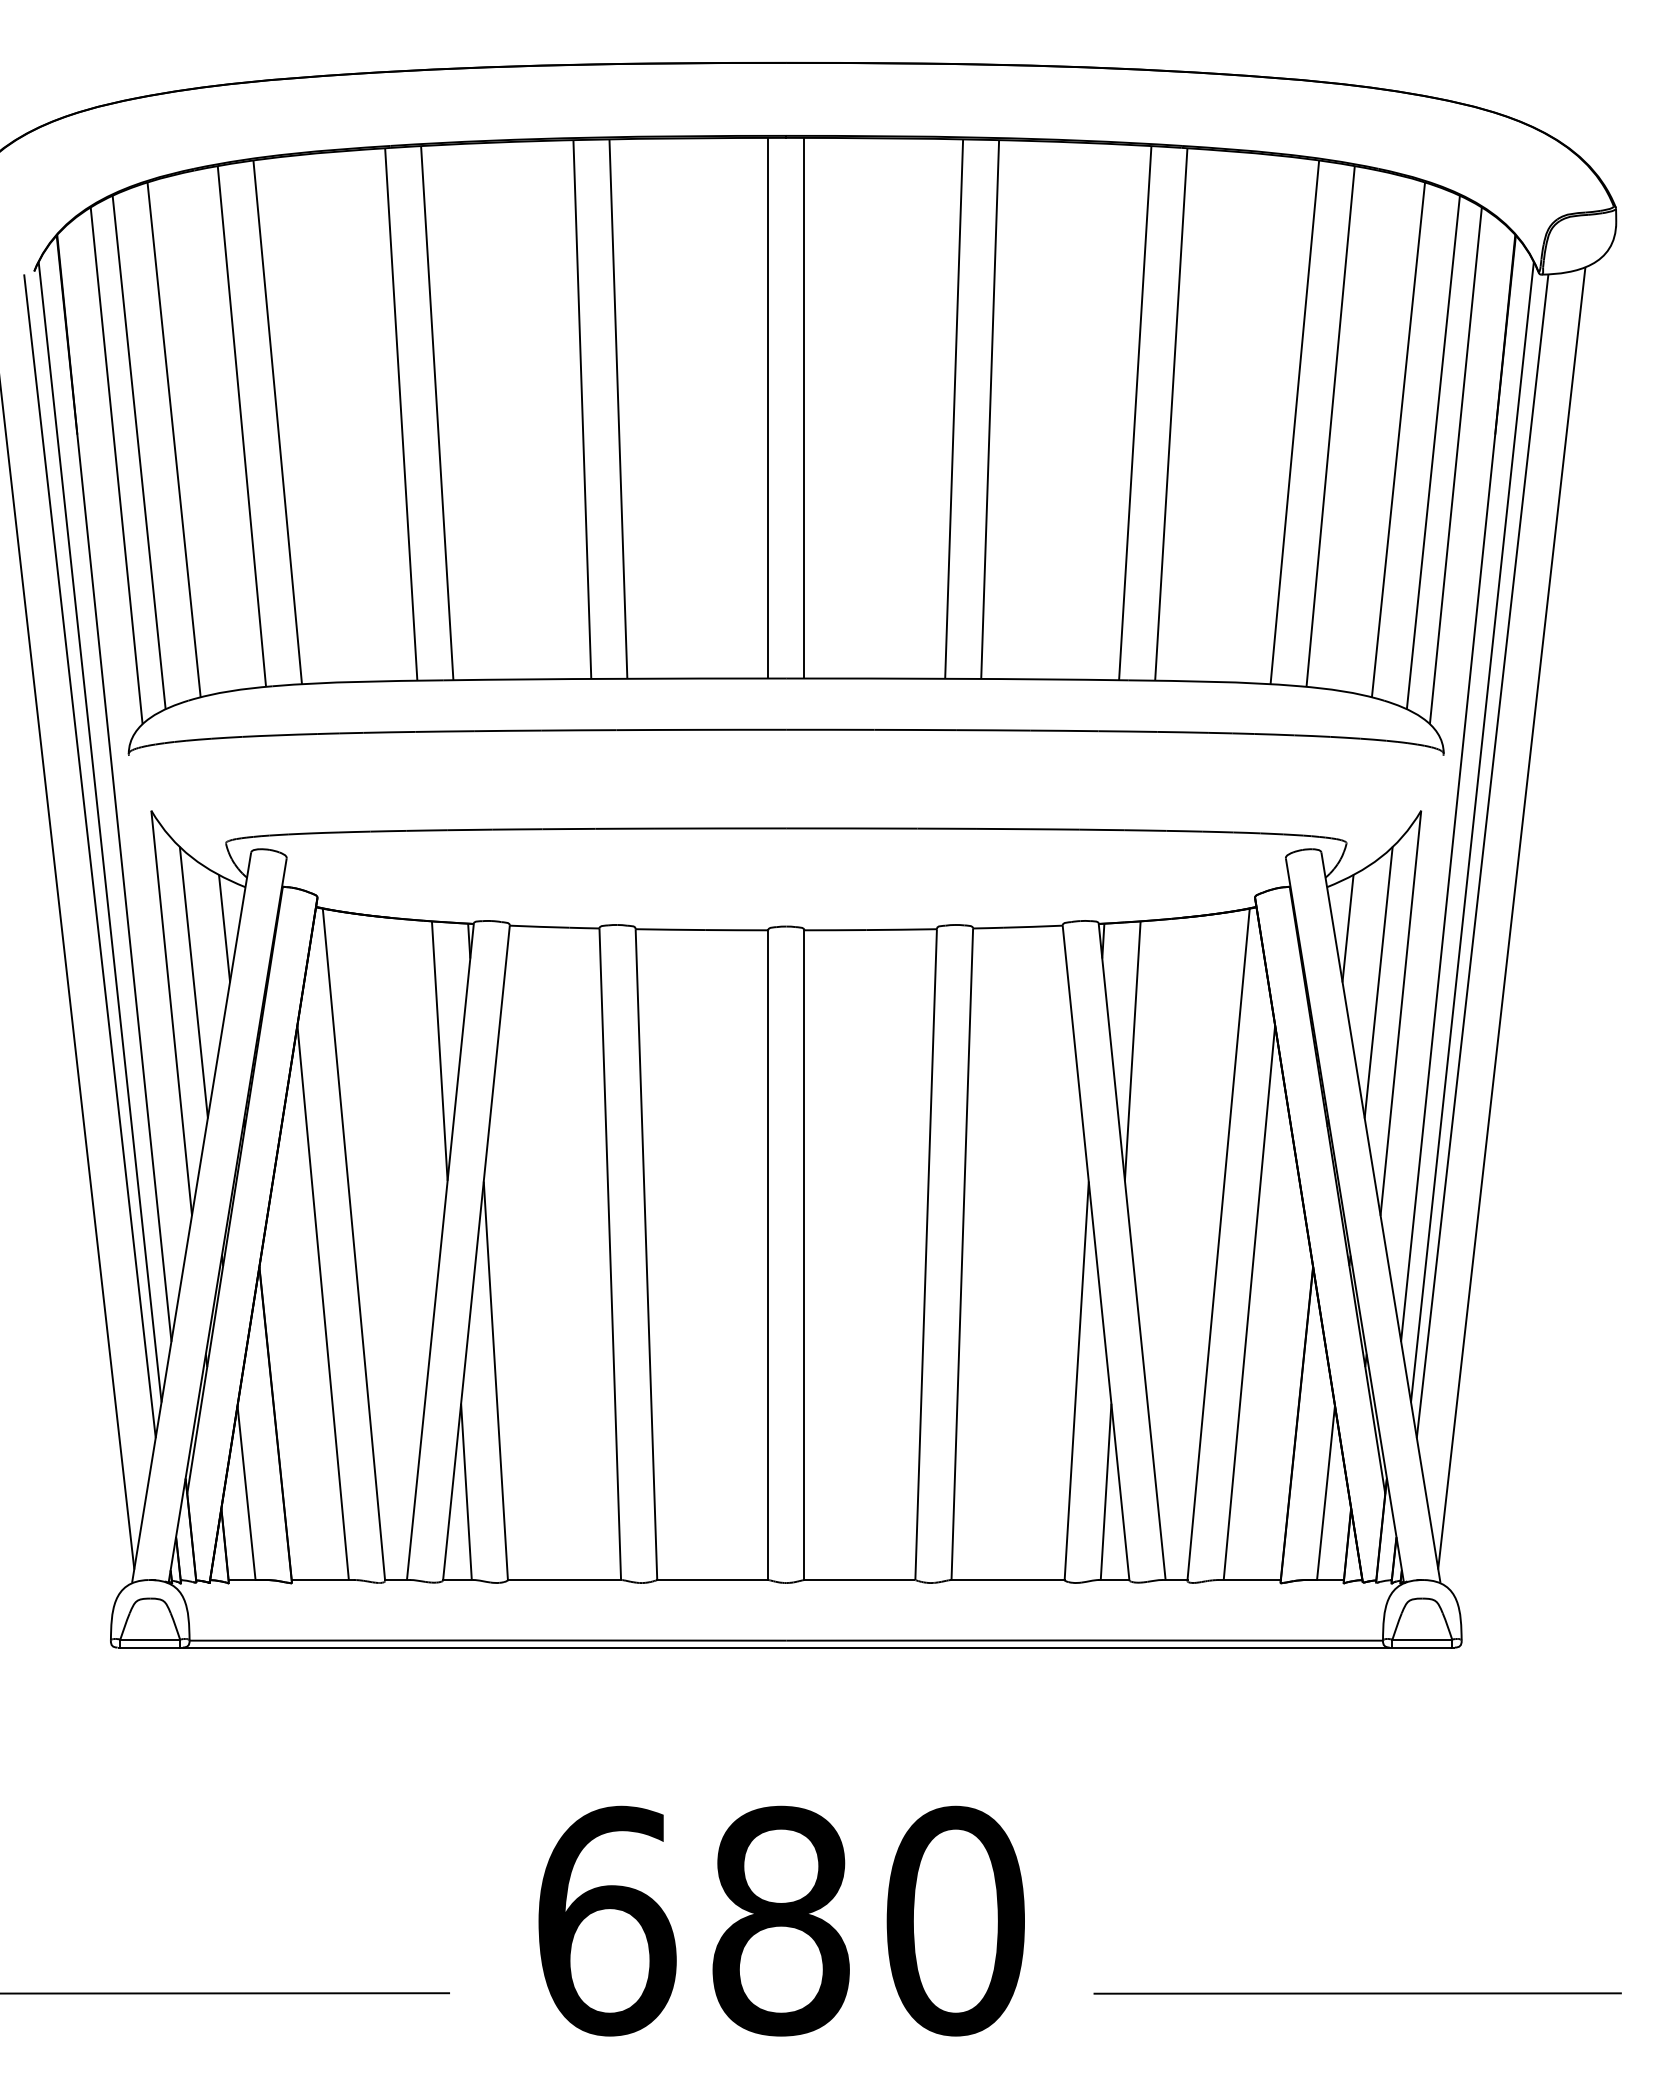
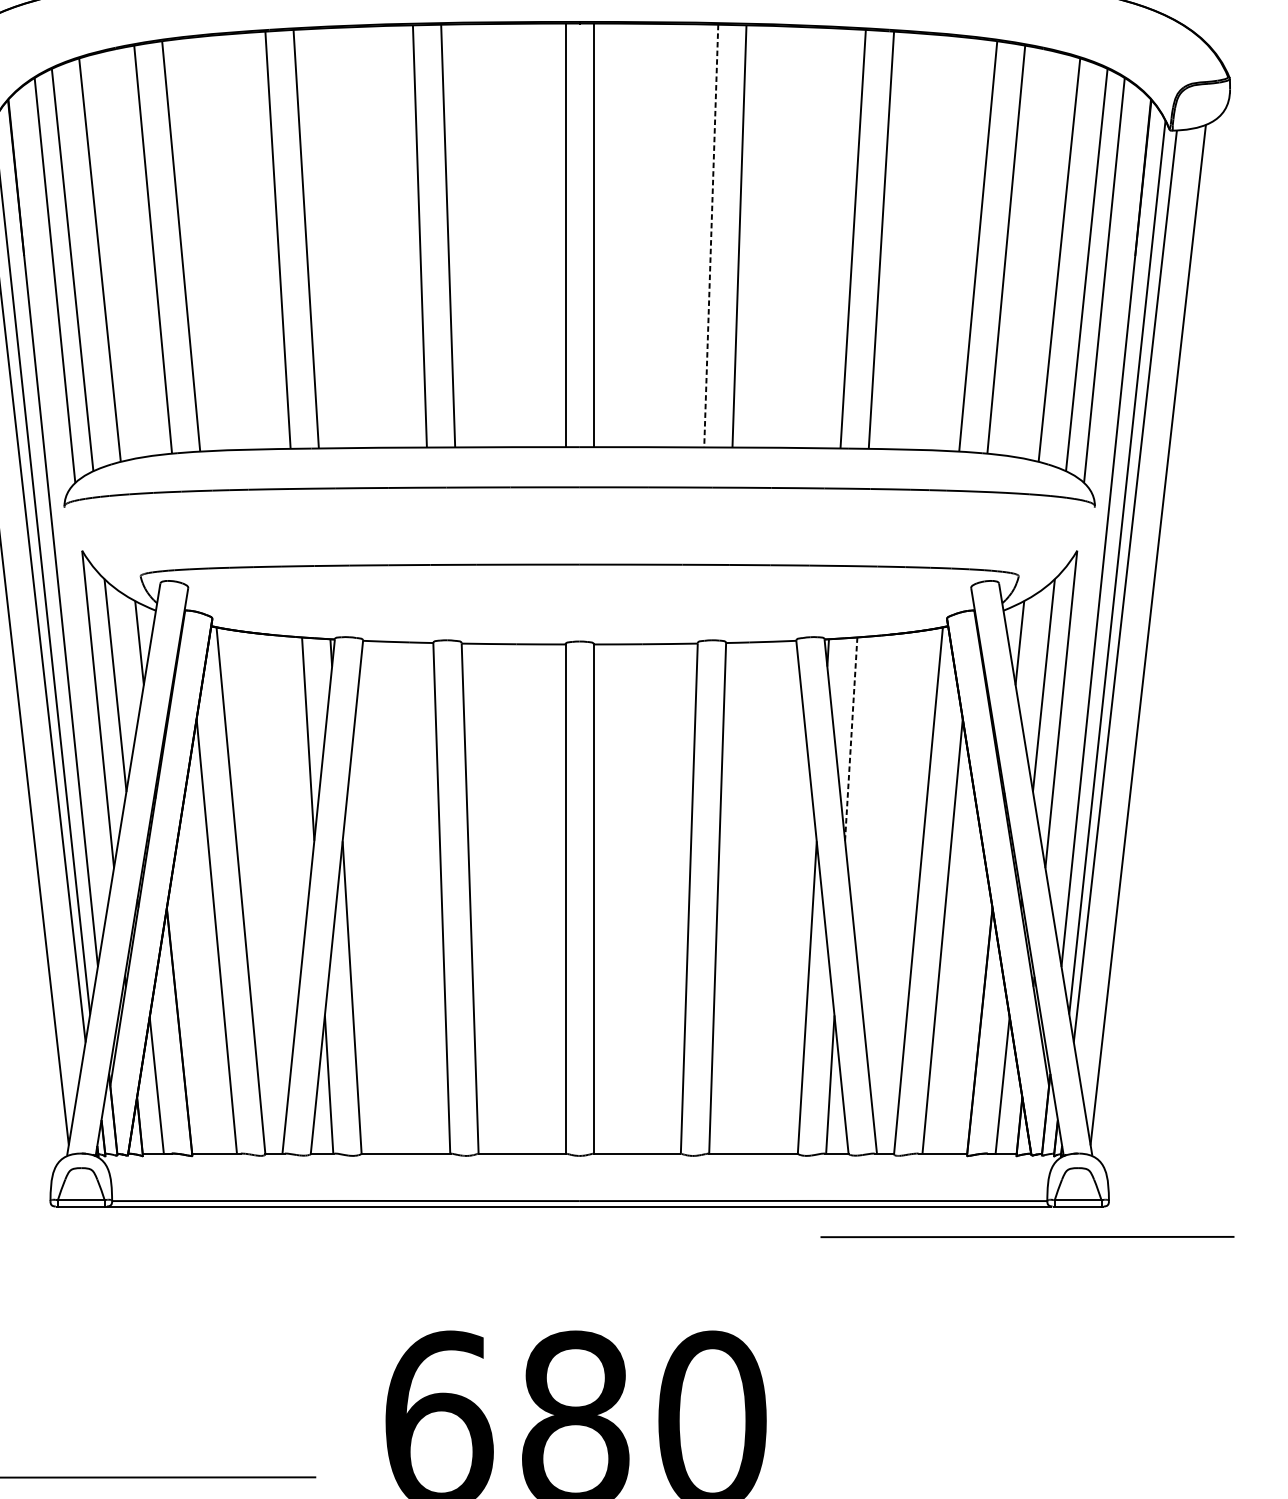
line: (954, 409) -> (711, 236), solid -> dashed
line: (1132, 1051) -> (851, 739), solid -> dashed
line: (1357, 1993) -> (1027, 1237), moved

